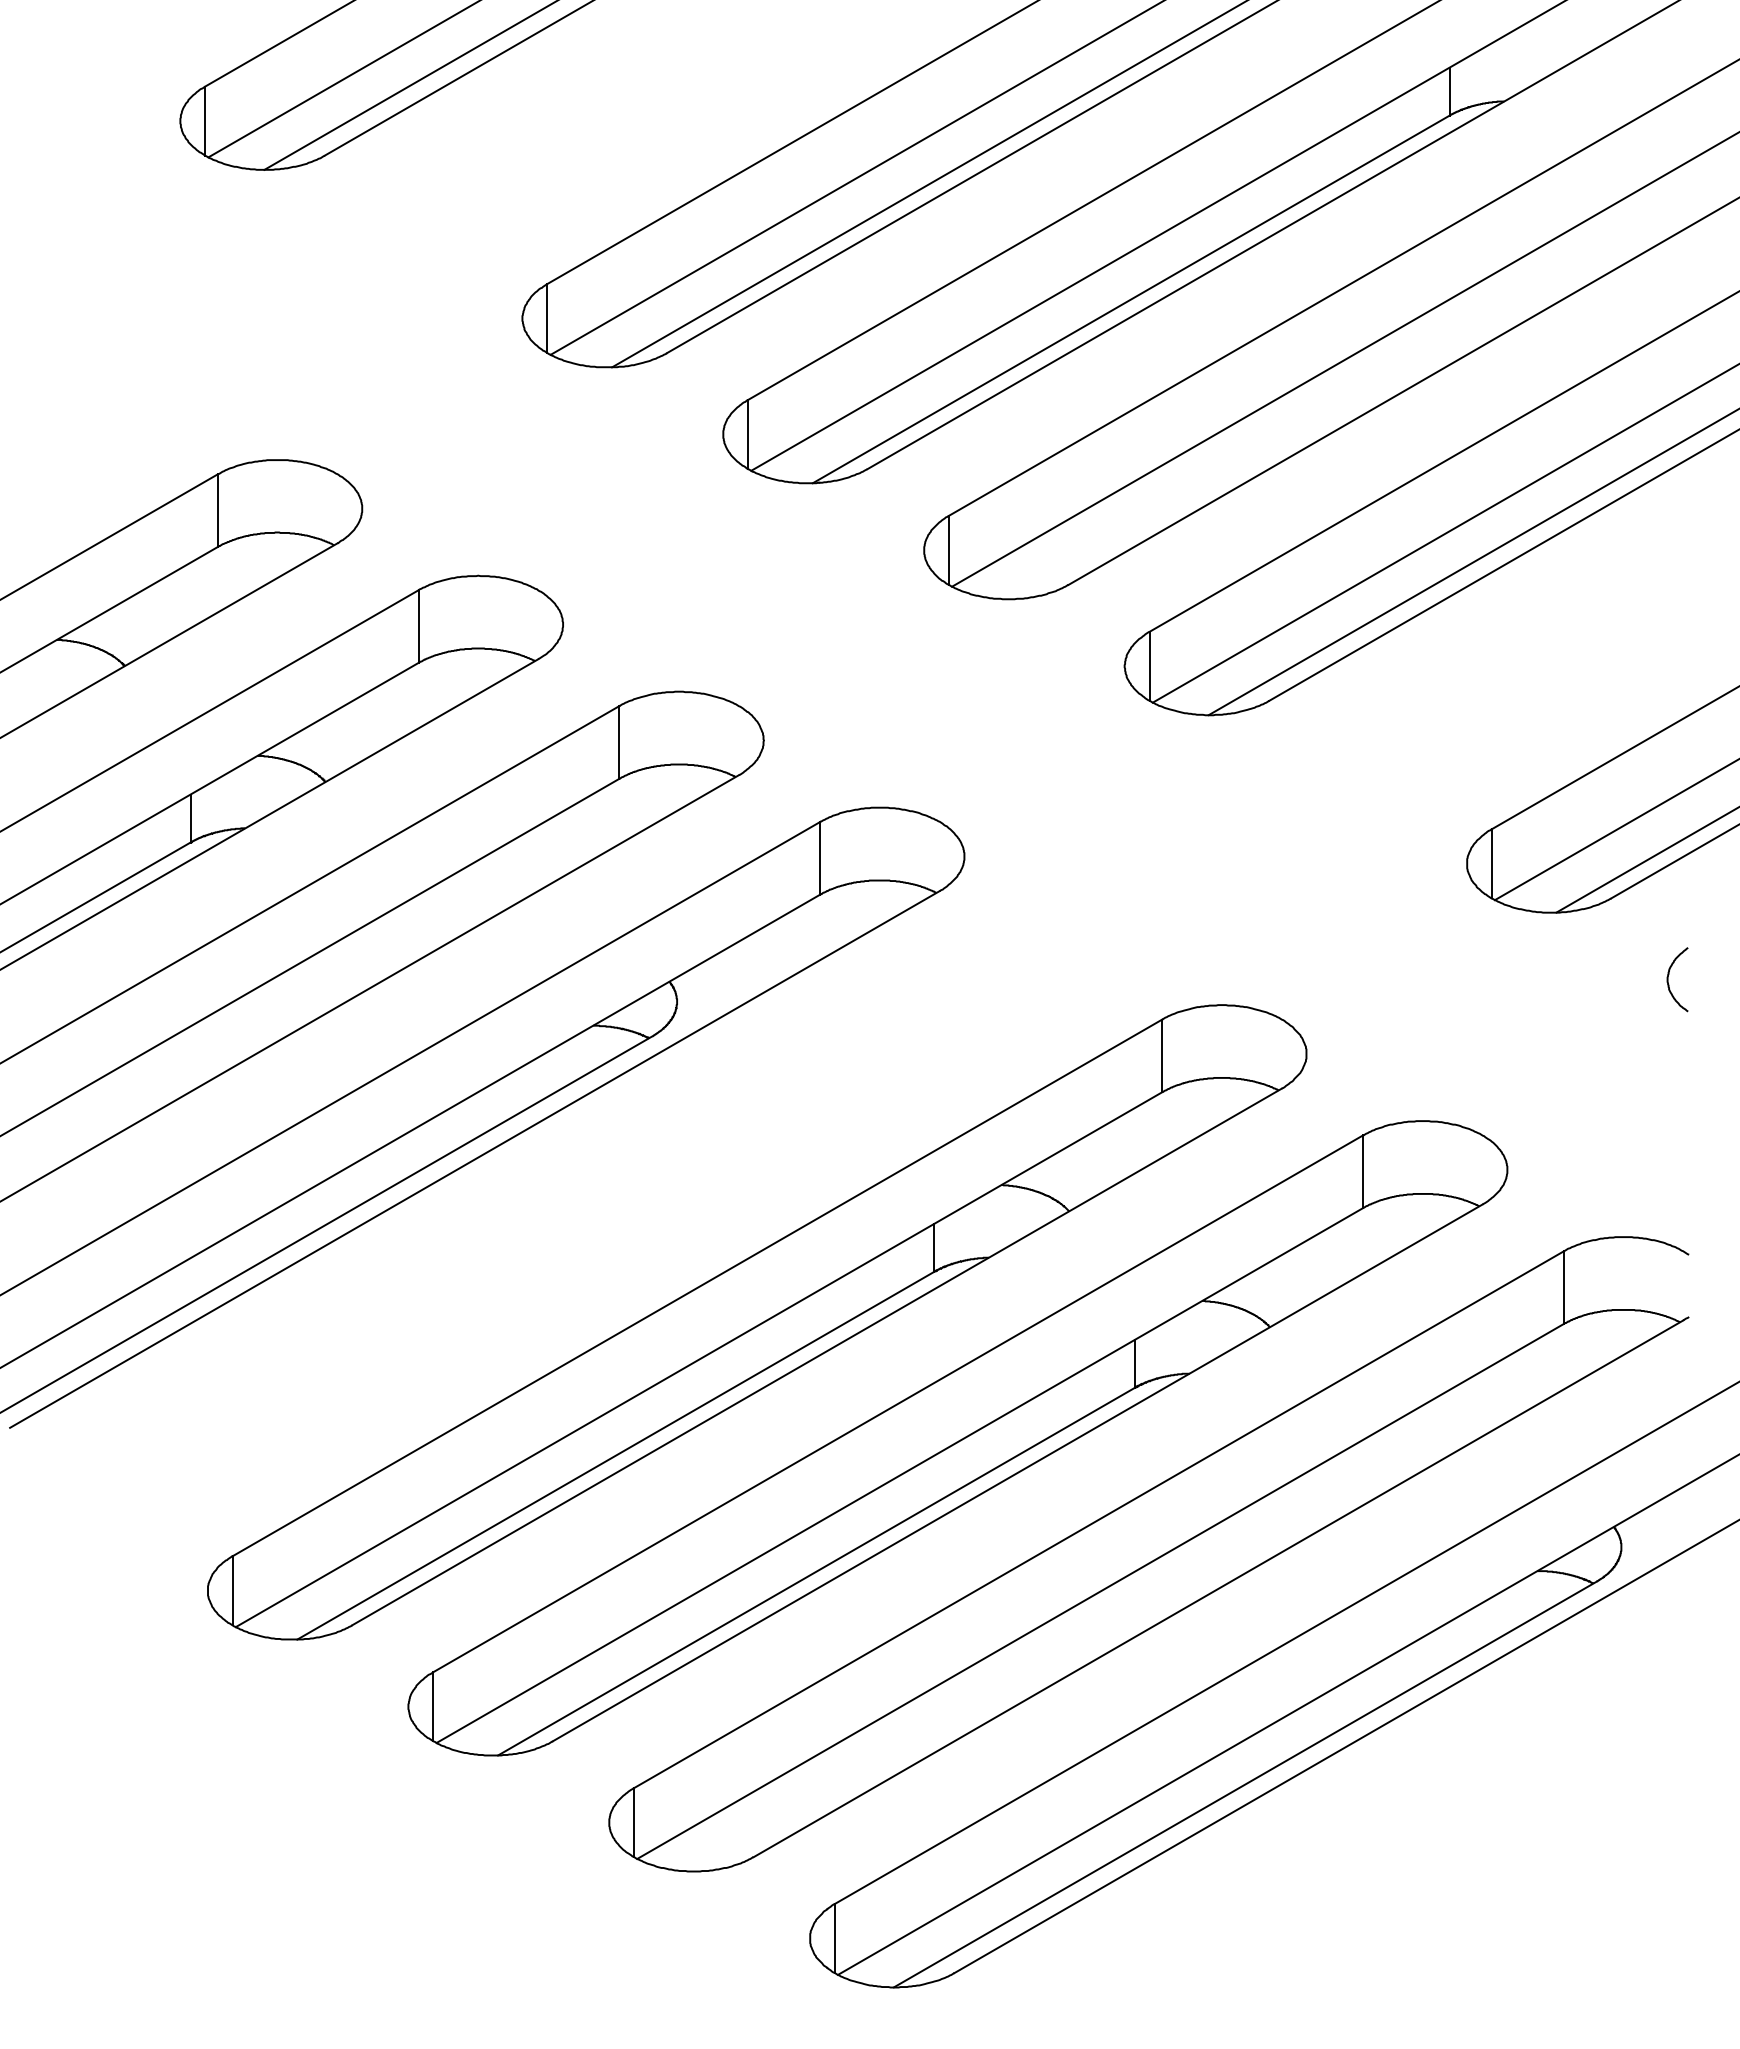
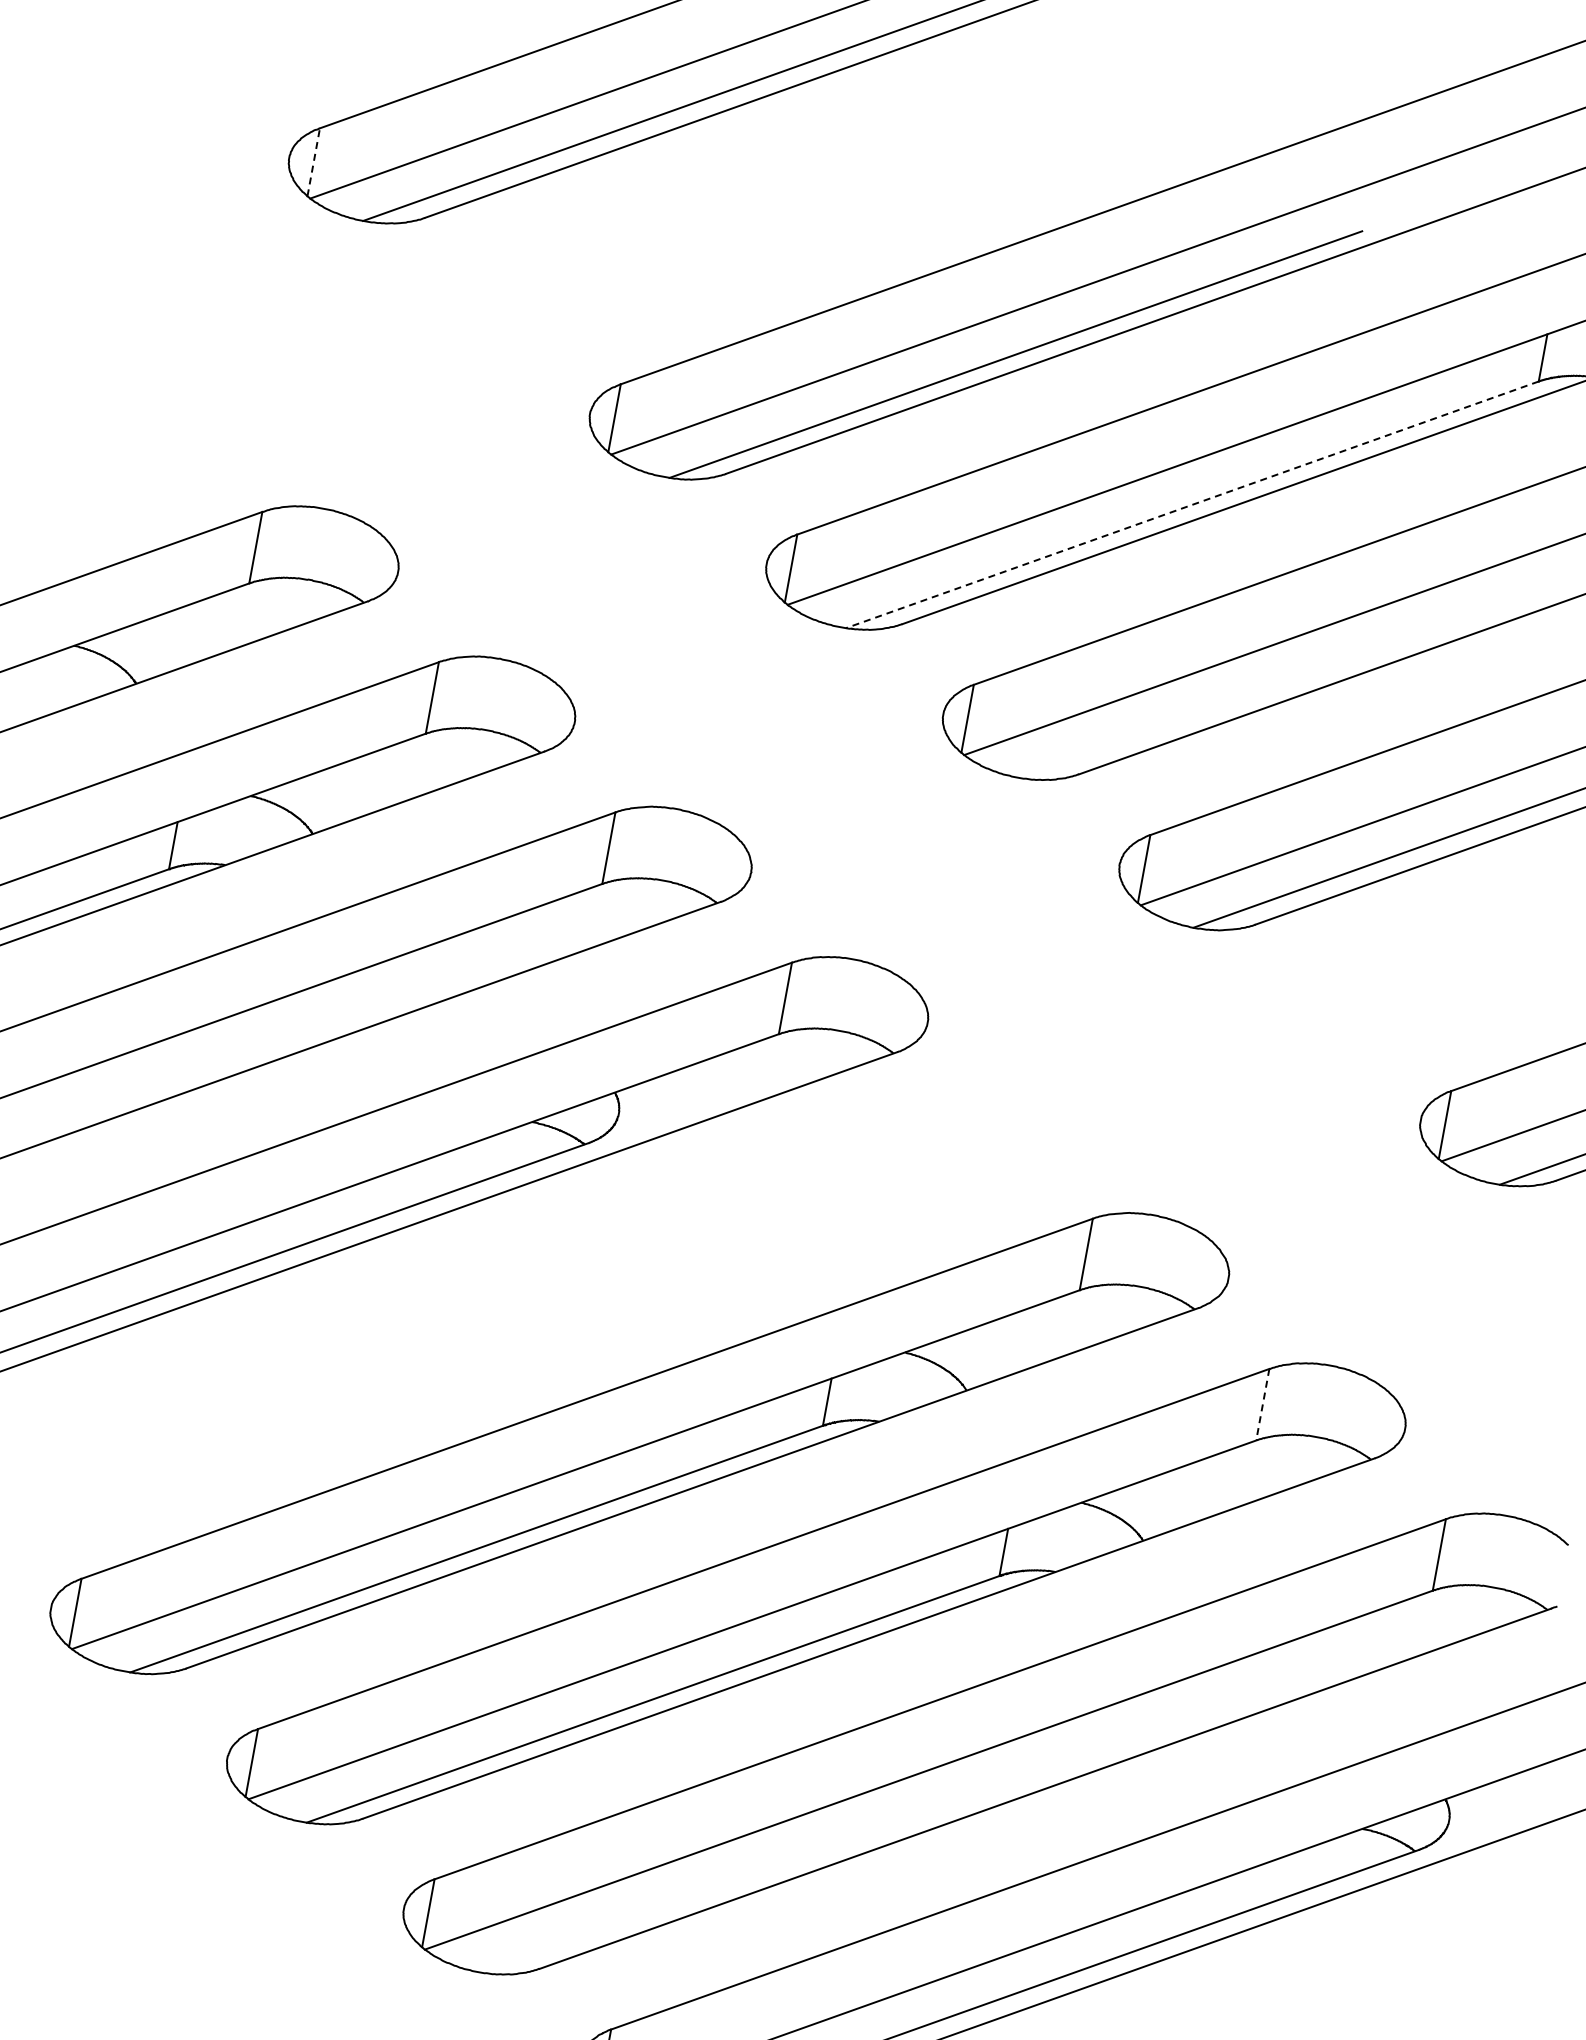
line: (205, 121) -> (313, 162), solid -> dashed
line: (1131, 299) -> (1192, 504), solid -> dashed
line: (1363, 1172) -> (1263, 1405), solid -> dashed

